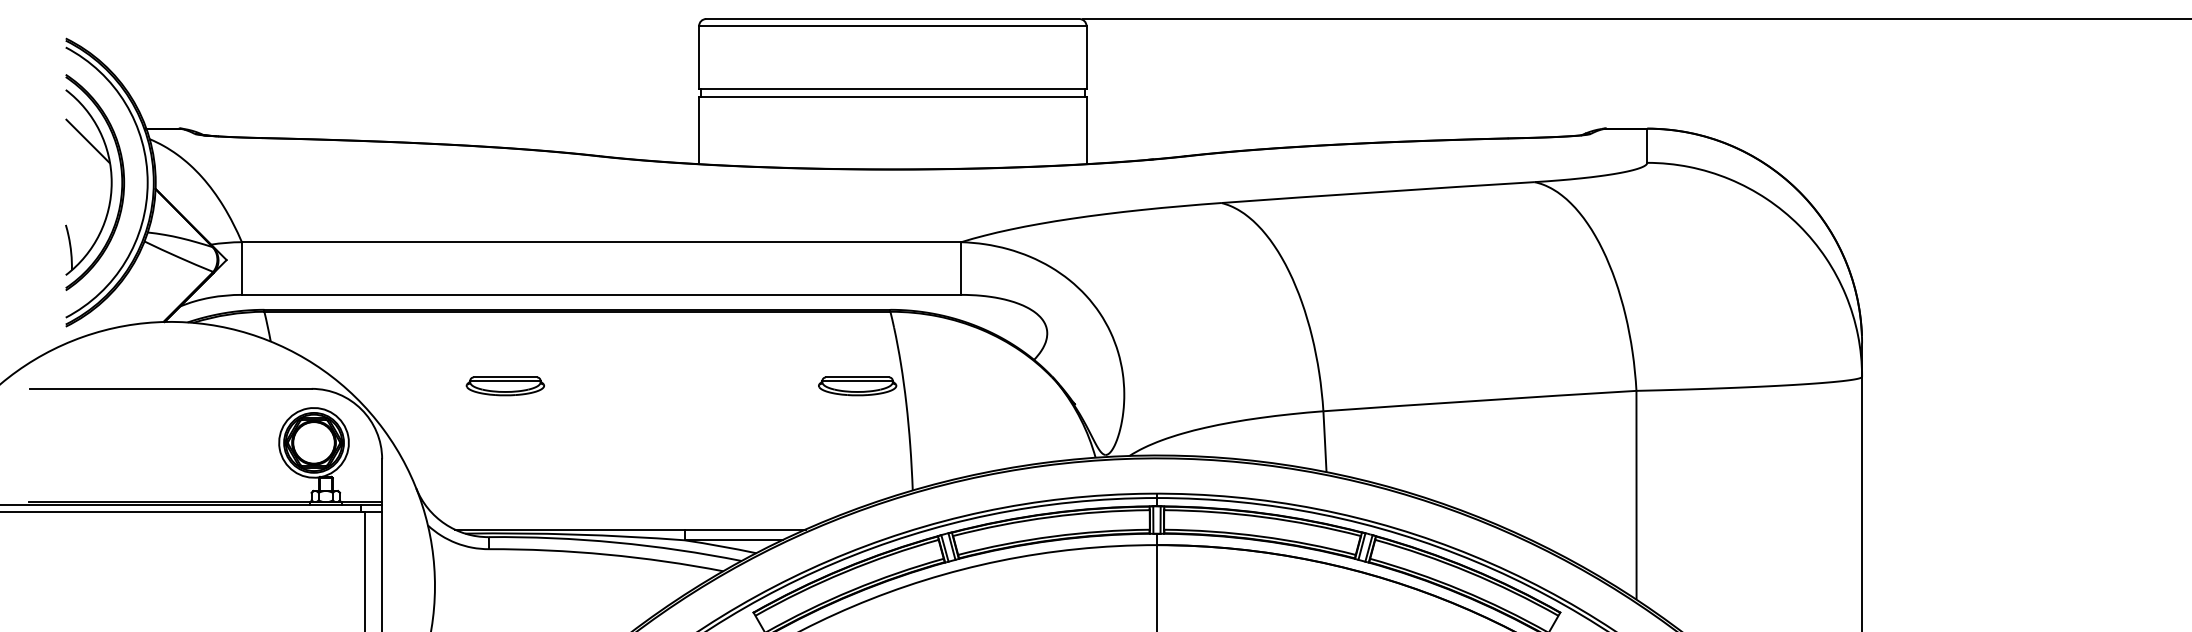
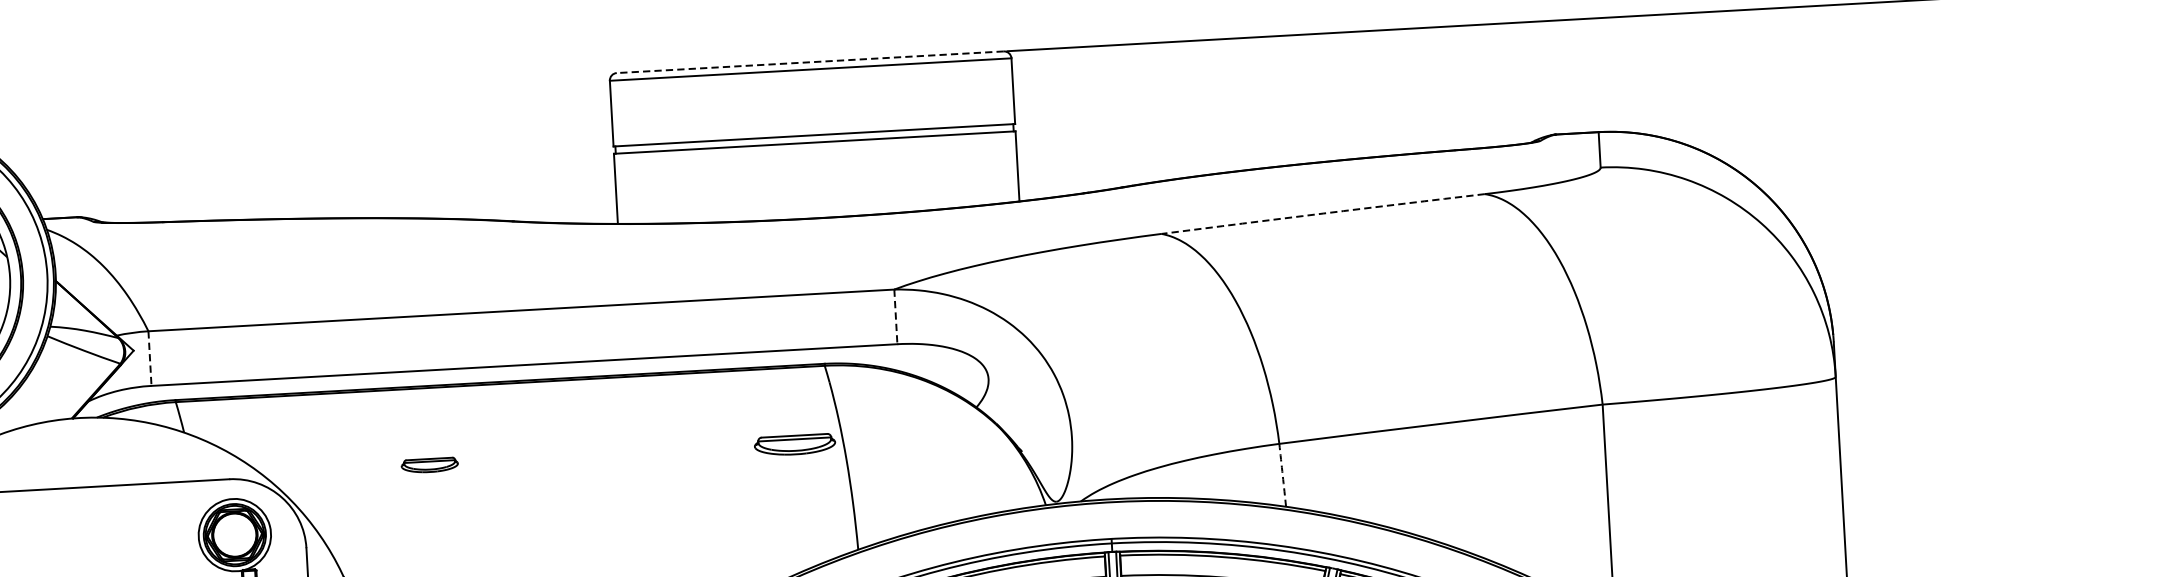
line: (892, 19) -> (809, 62), solid -> dashed
arc: (1377, 192) -> (1322, 213), solid -> dashed
line: (241, 269) -> (149, 359), solid -> dashed
line: (961, 269) -> (895, 317), solid -> dashed
part: (504, 386) -> (429, 465), size x0.7
arc: (1325, 441) -> (1283, 475), solid -> dashed

